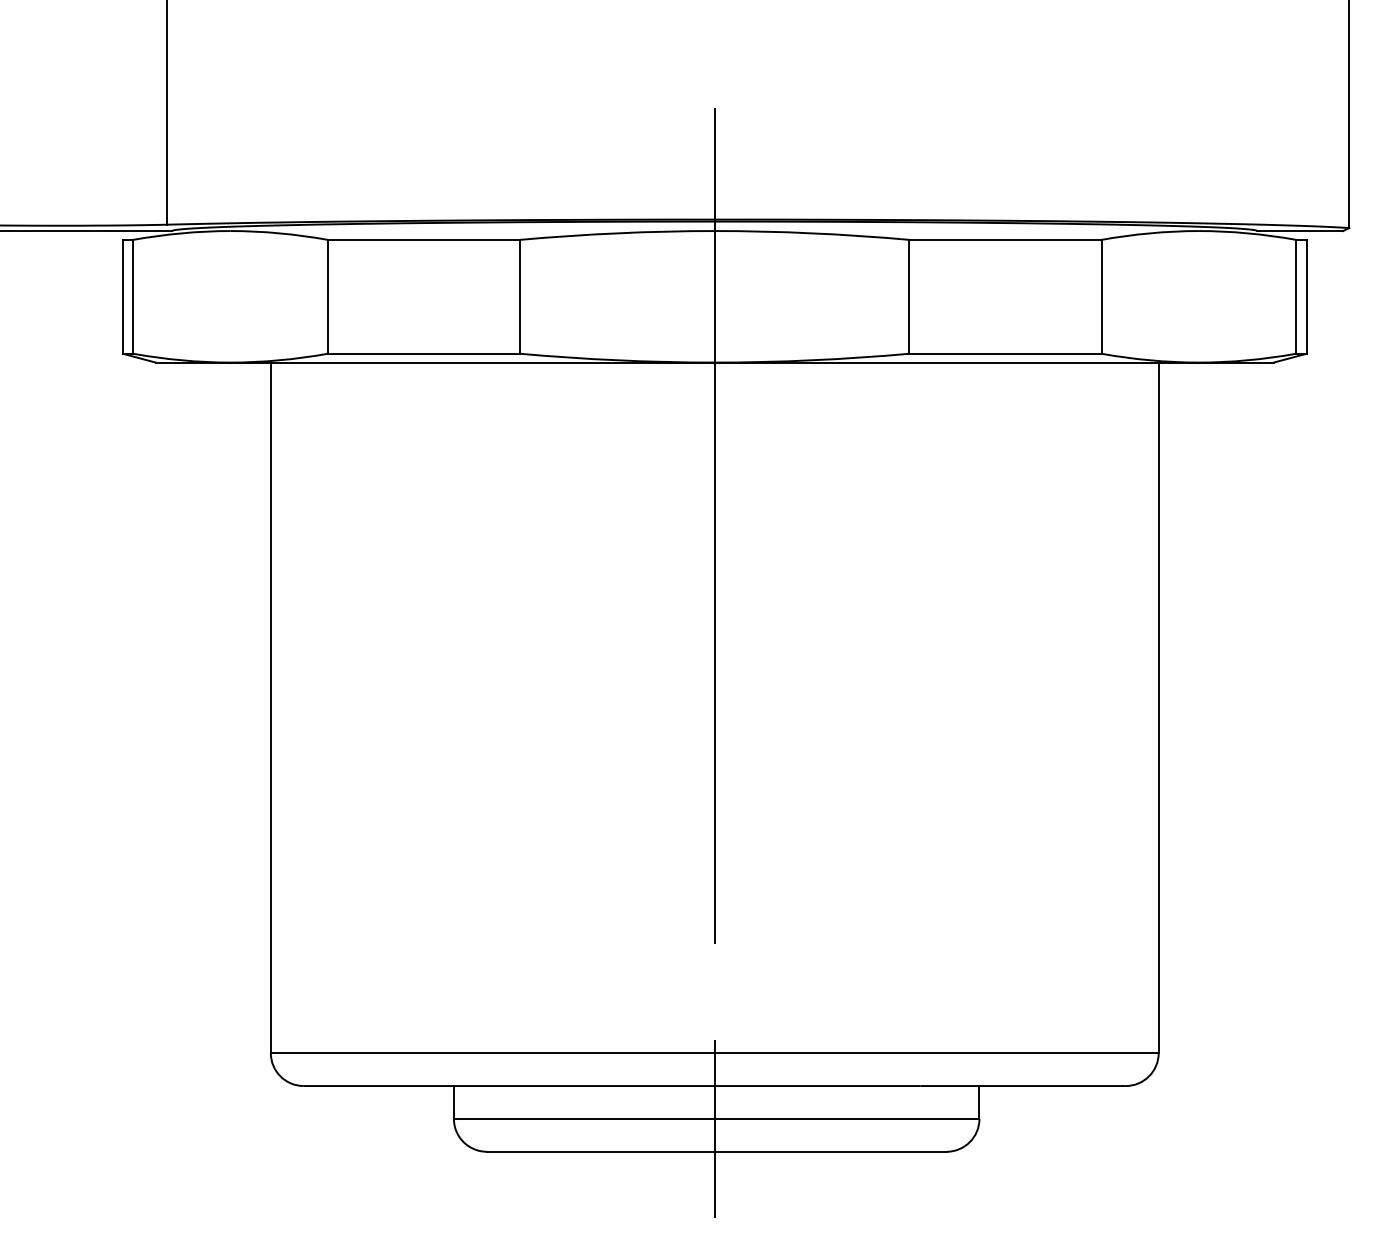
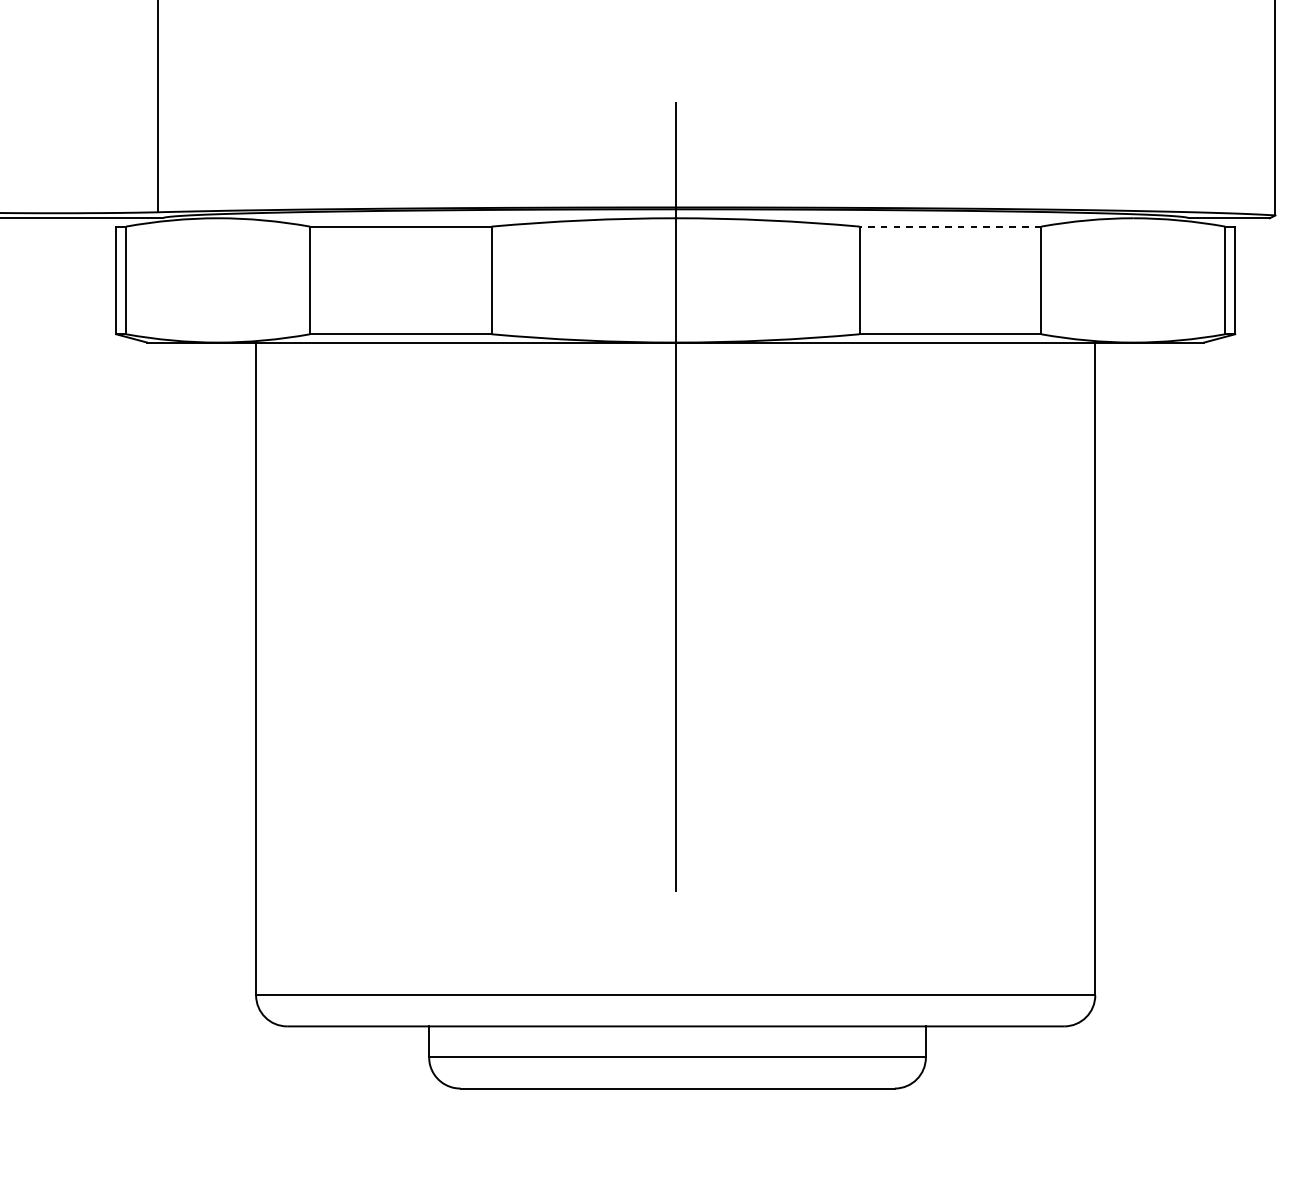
line: (1004, 239) -> (949, 226), solid -> dashed
line: (714, 1128) -> (675, 1066), removed

